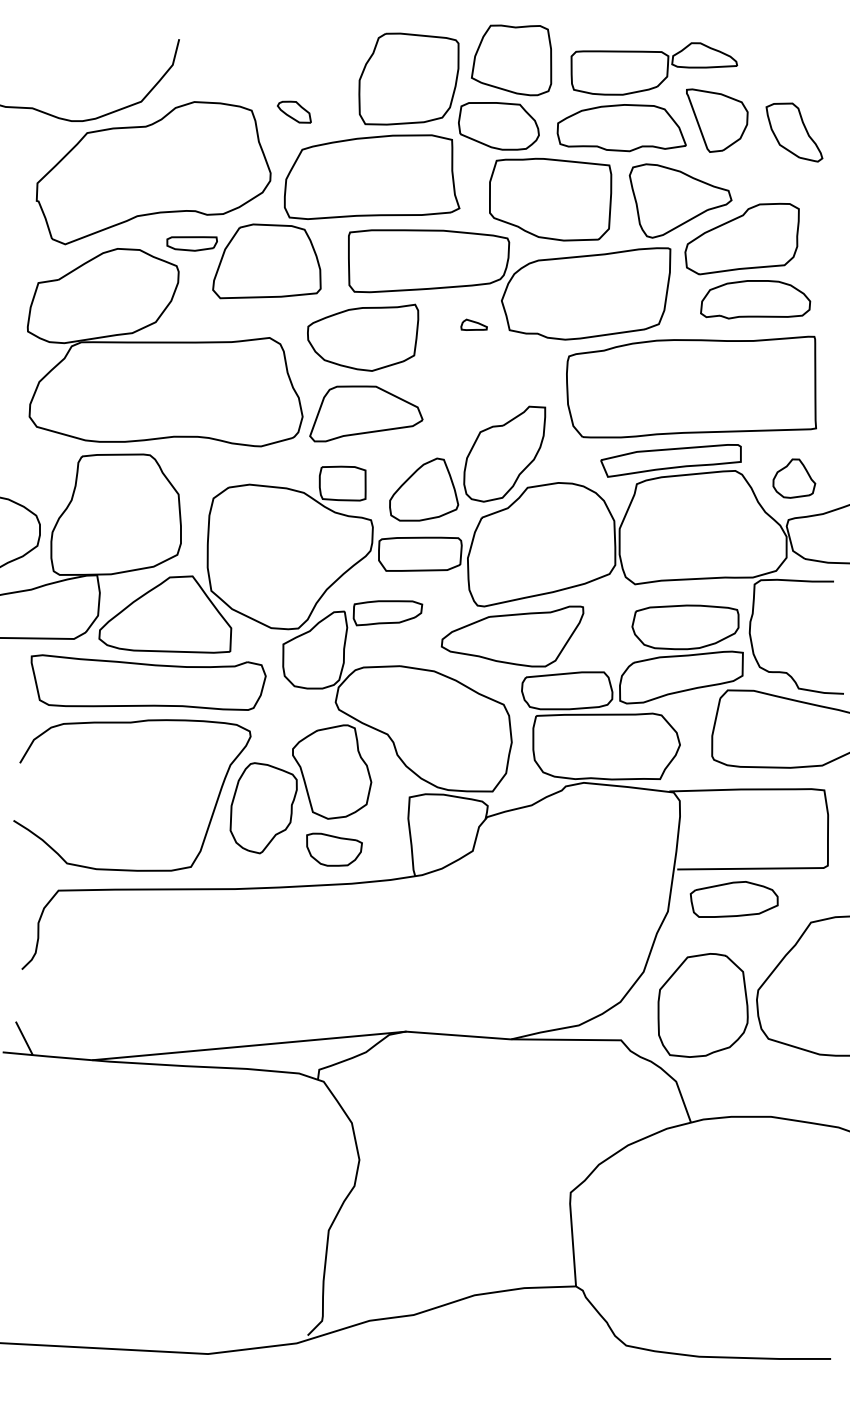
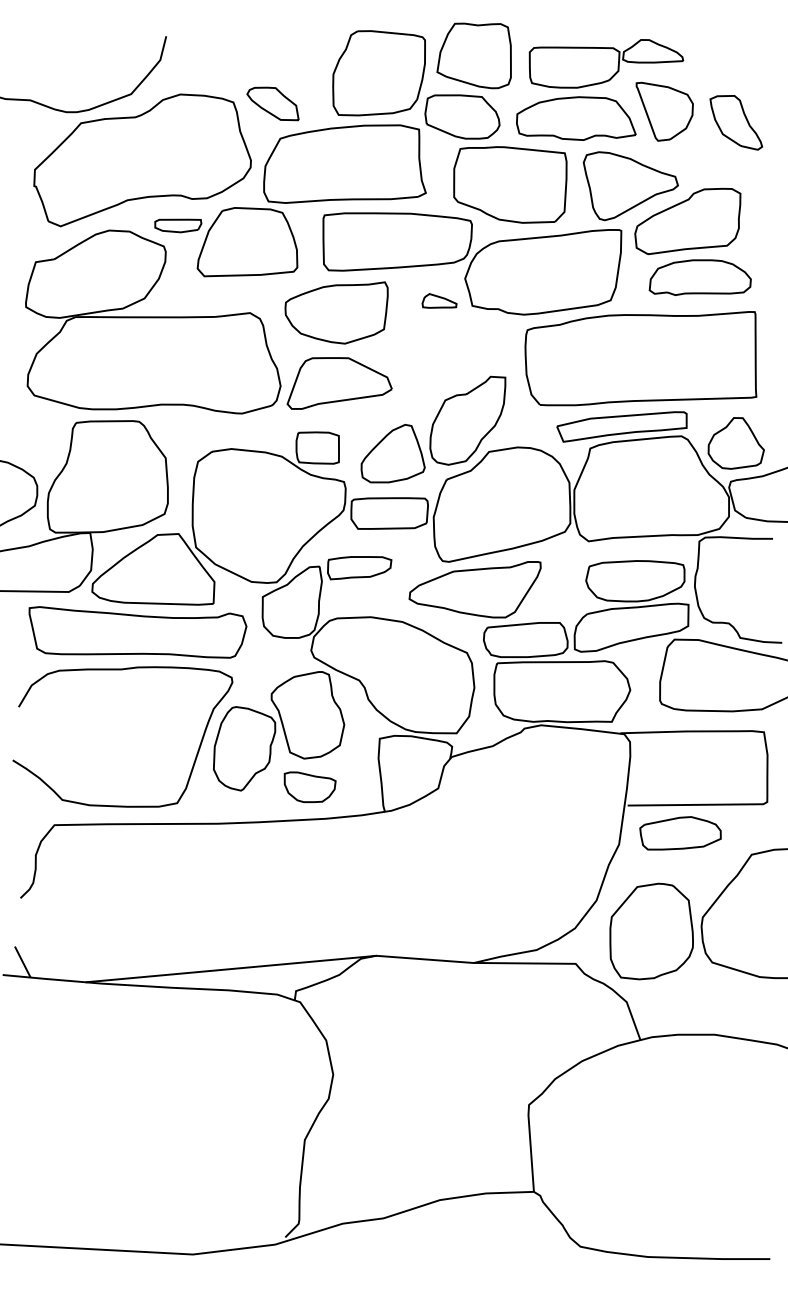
part: (293, 111) -> (272, 103), size x1.67
part: (474, 324) -> (439, 300), size x1.43
part: (793, 478) -> (735, 443), size x1.43

